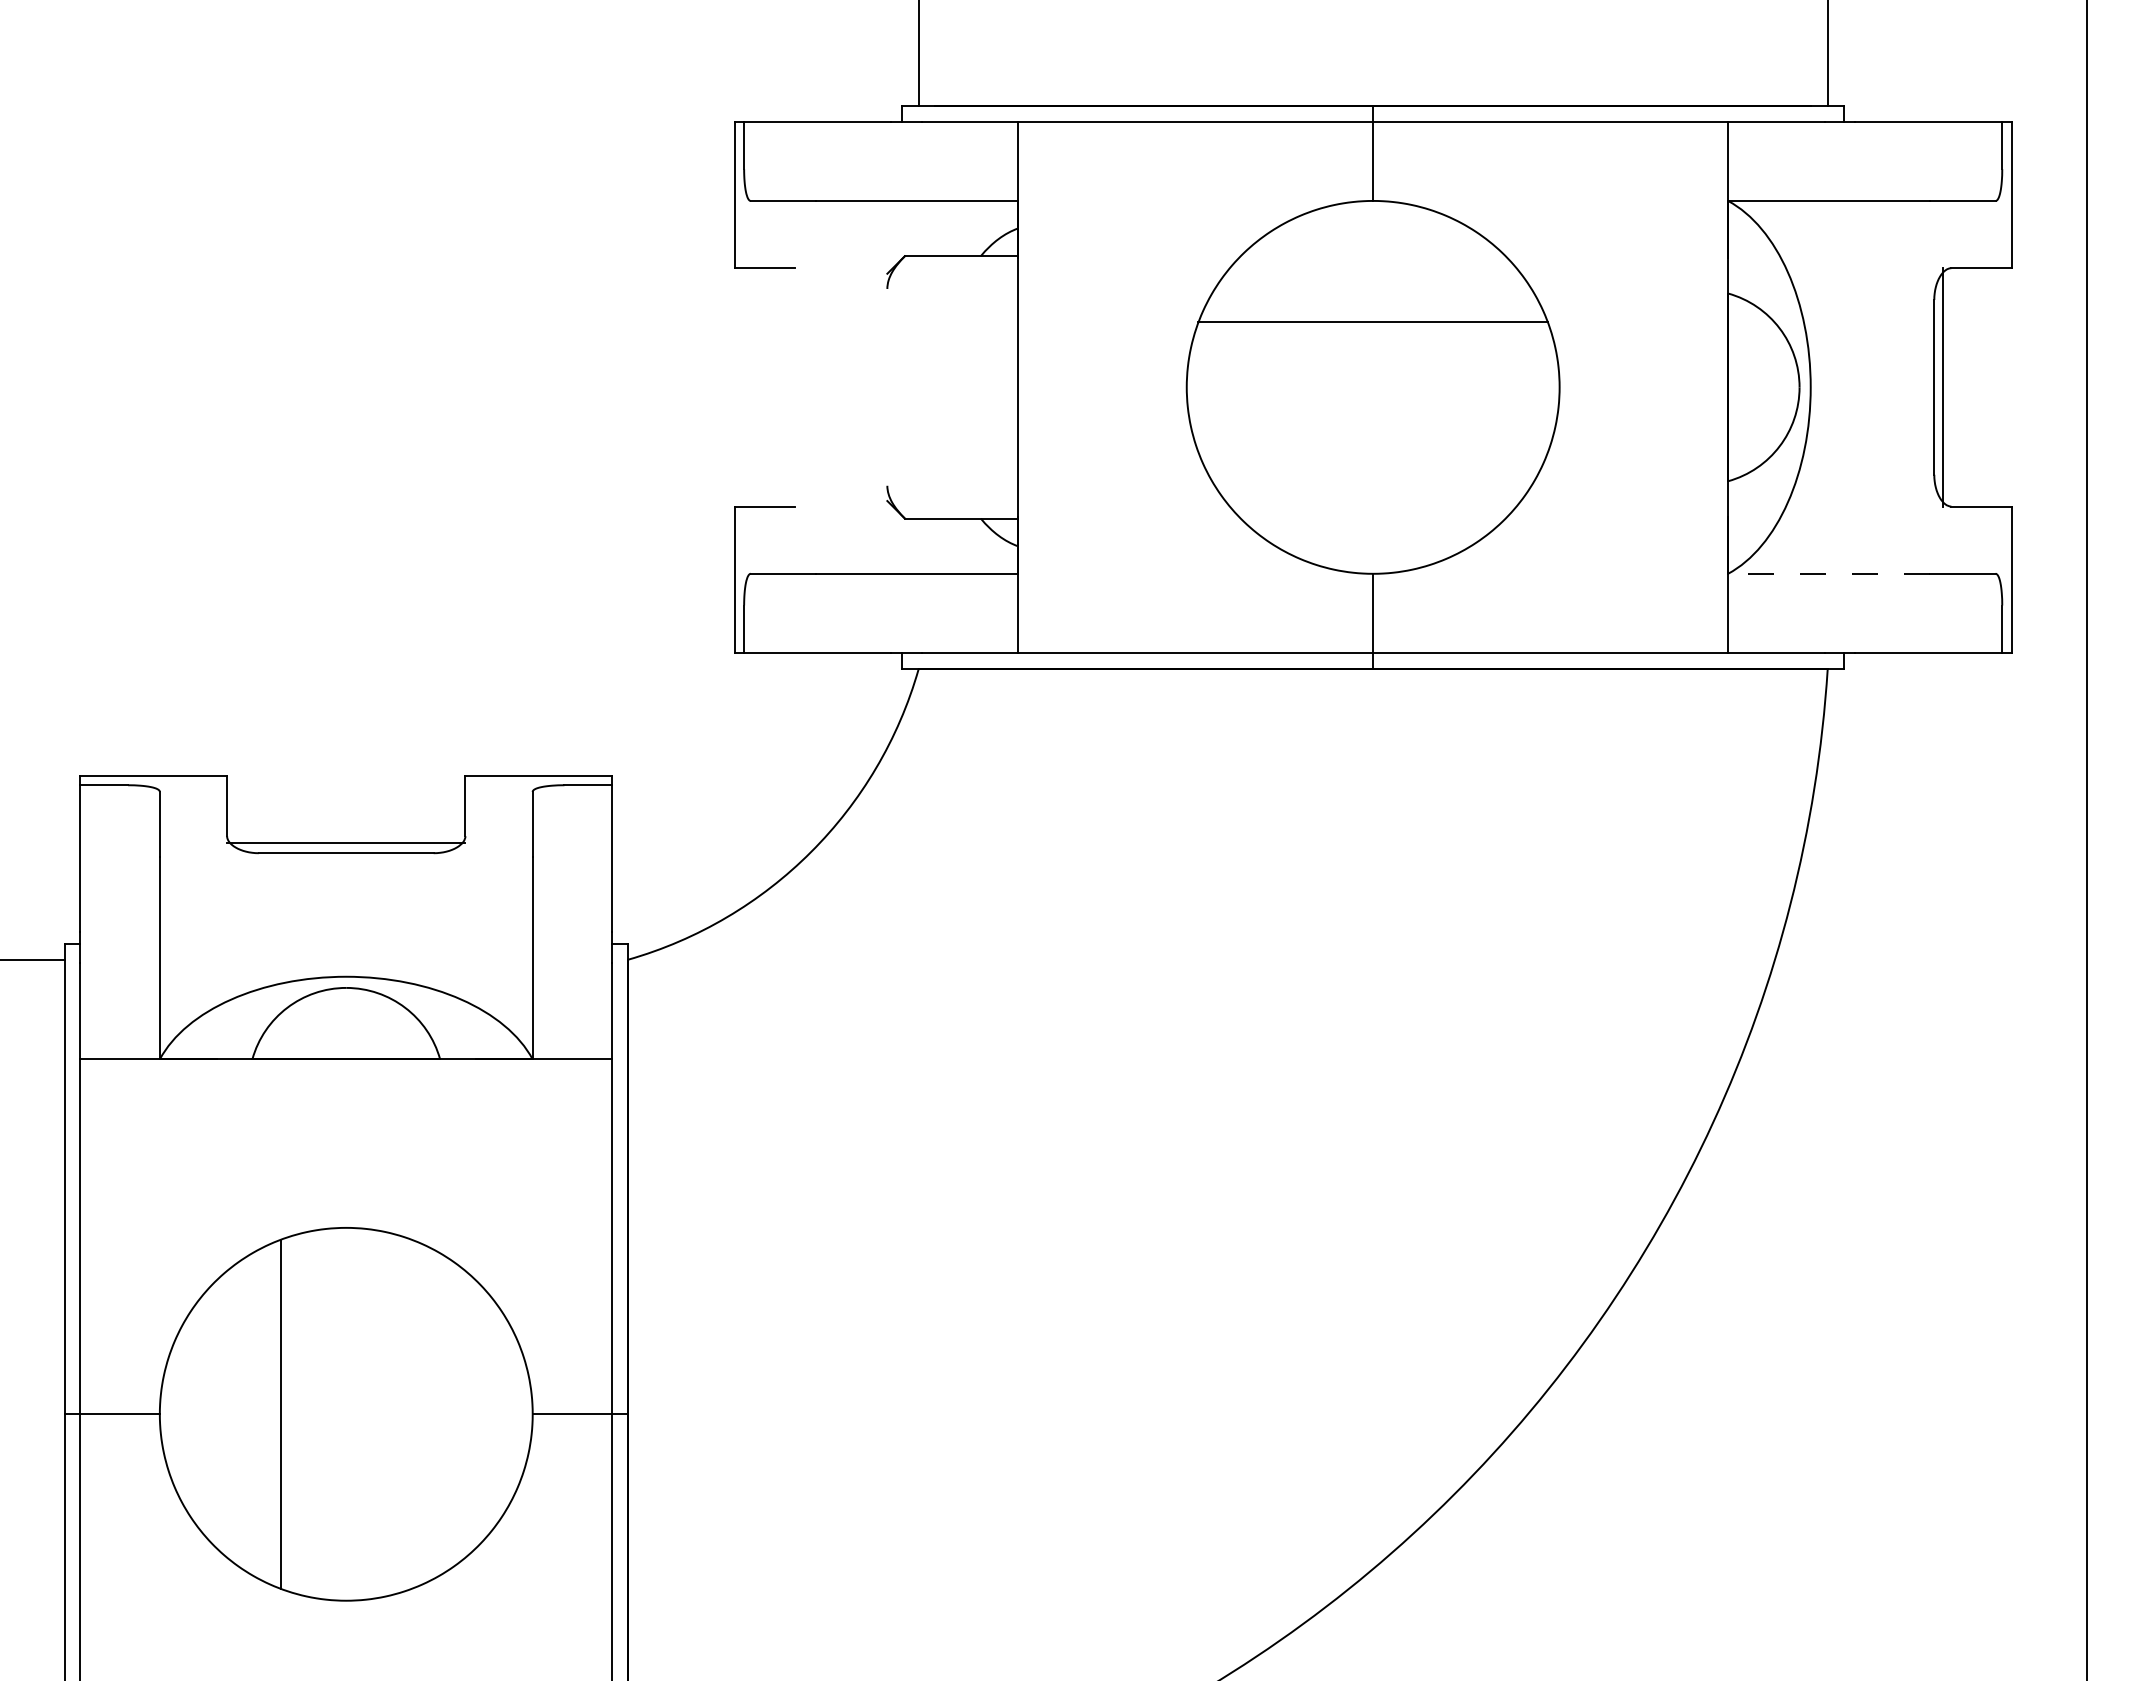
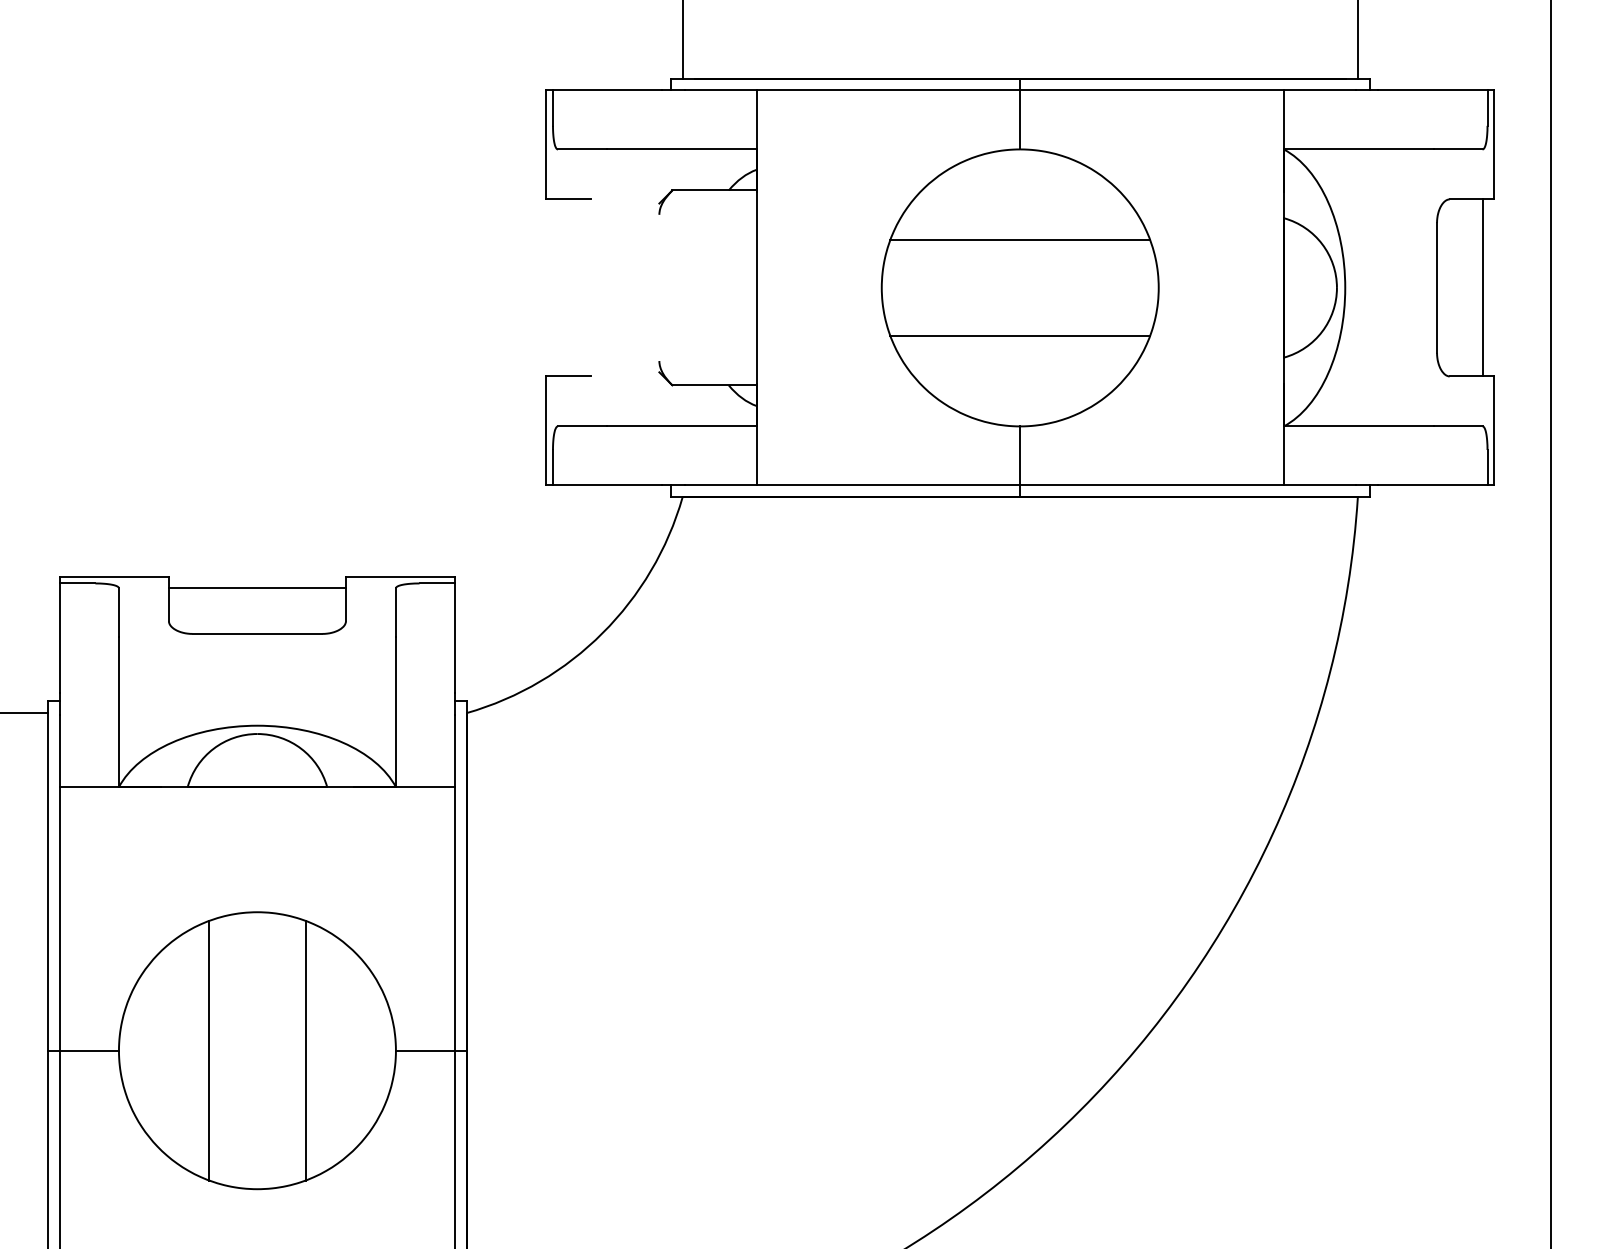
line: (1942, 387) -> (1482, 288), moved
line: (1372, 452) -> (1019, 336), added
line: (1829, 573) -> (1359, 426), dashed -> solid
line: (346, 842) -> (257, 588), moved
line: (411, 1414) -> (305, 1050), added

